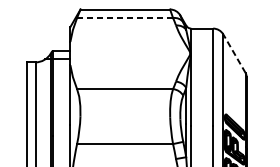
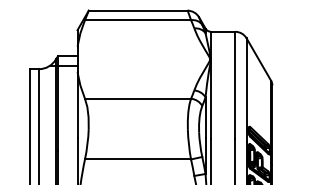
line: (125, 18) -> (138, 20), dashed -> solid
line: (234, 53) -> (258, 59), dashed -> solid

